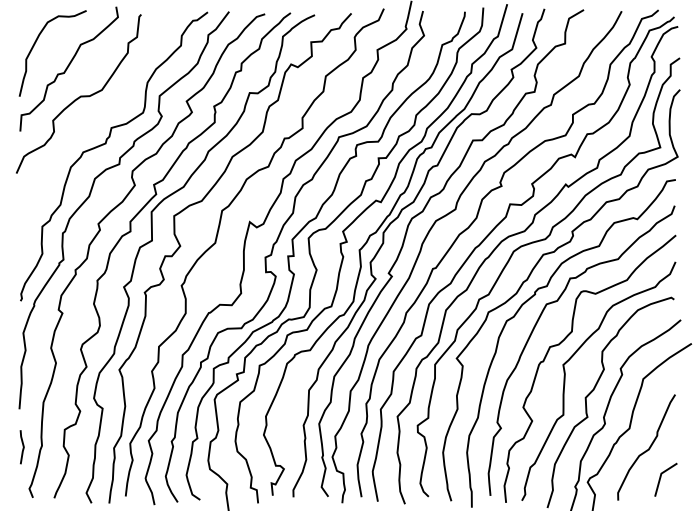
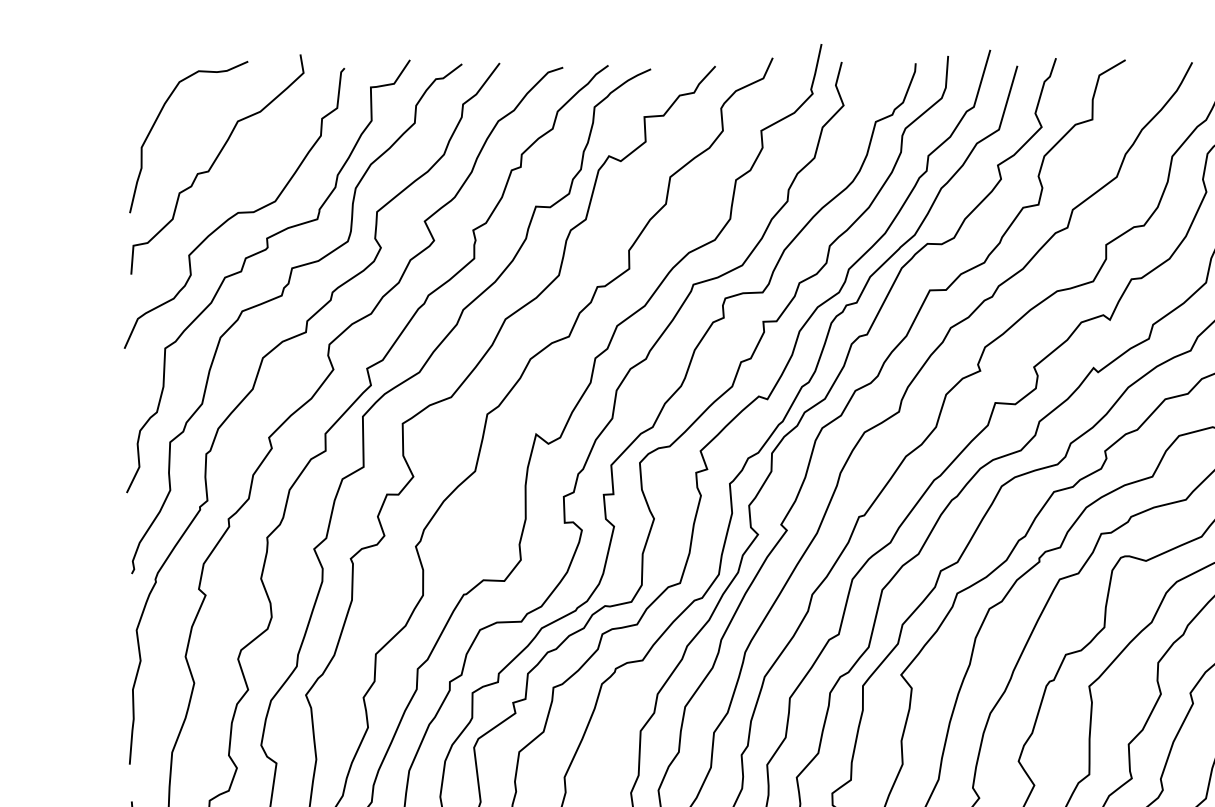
curve: (92, 120) -> (258, 255), added

